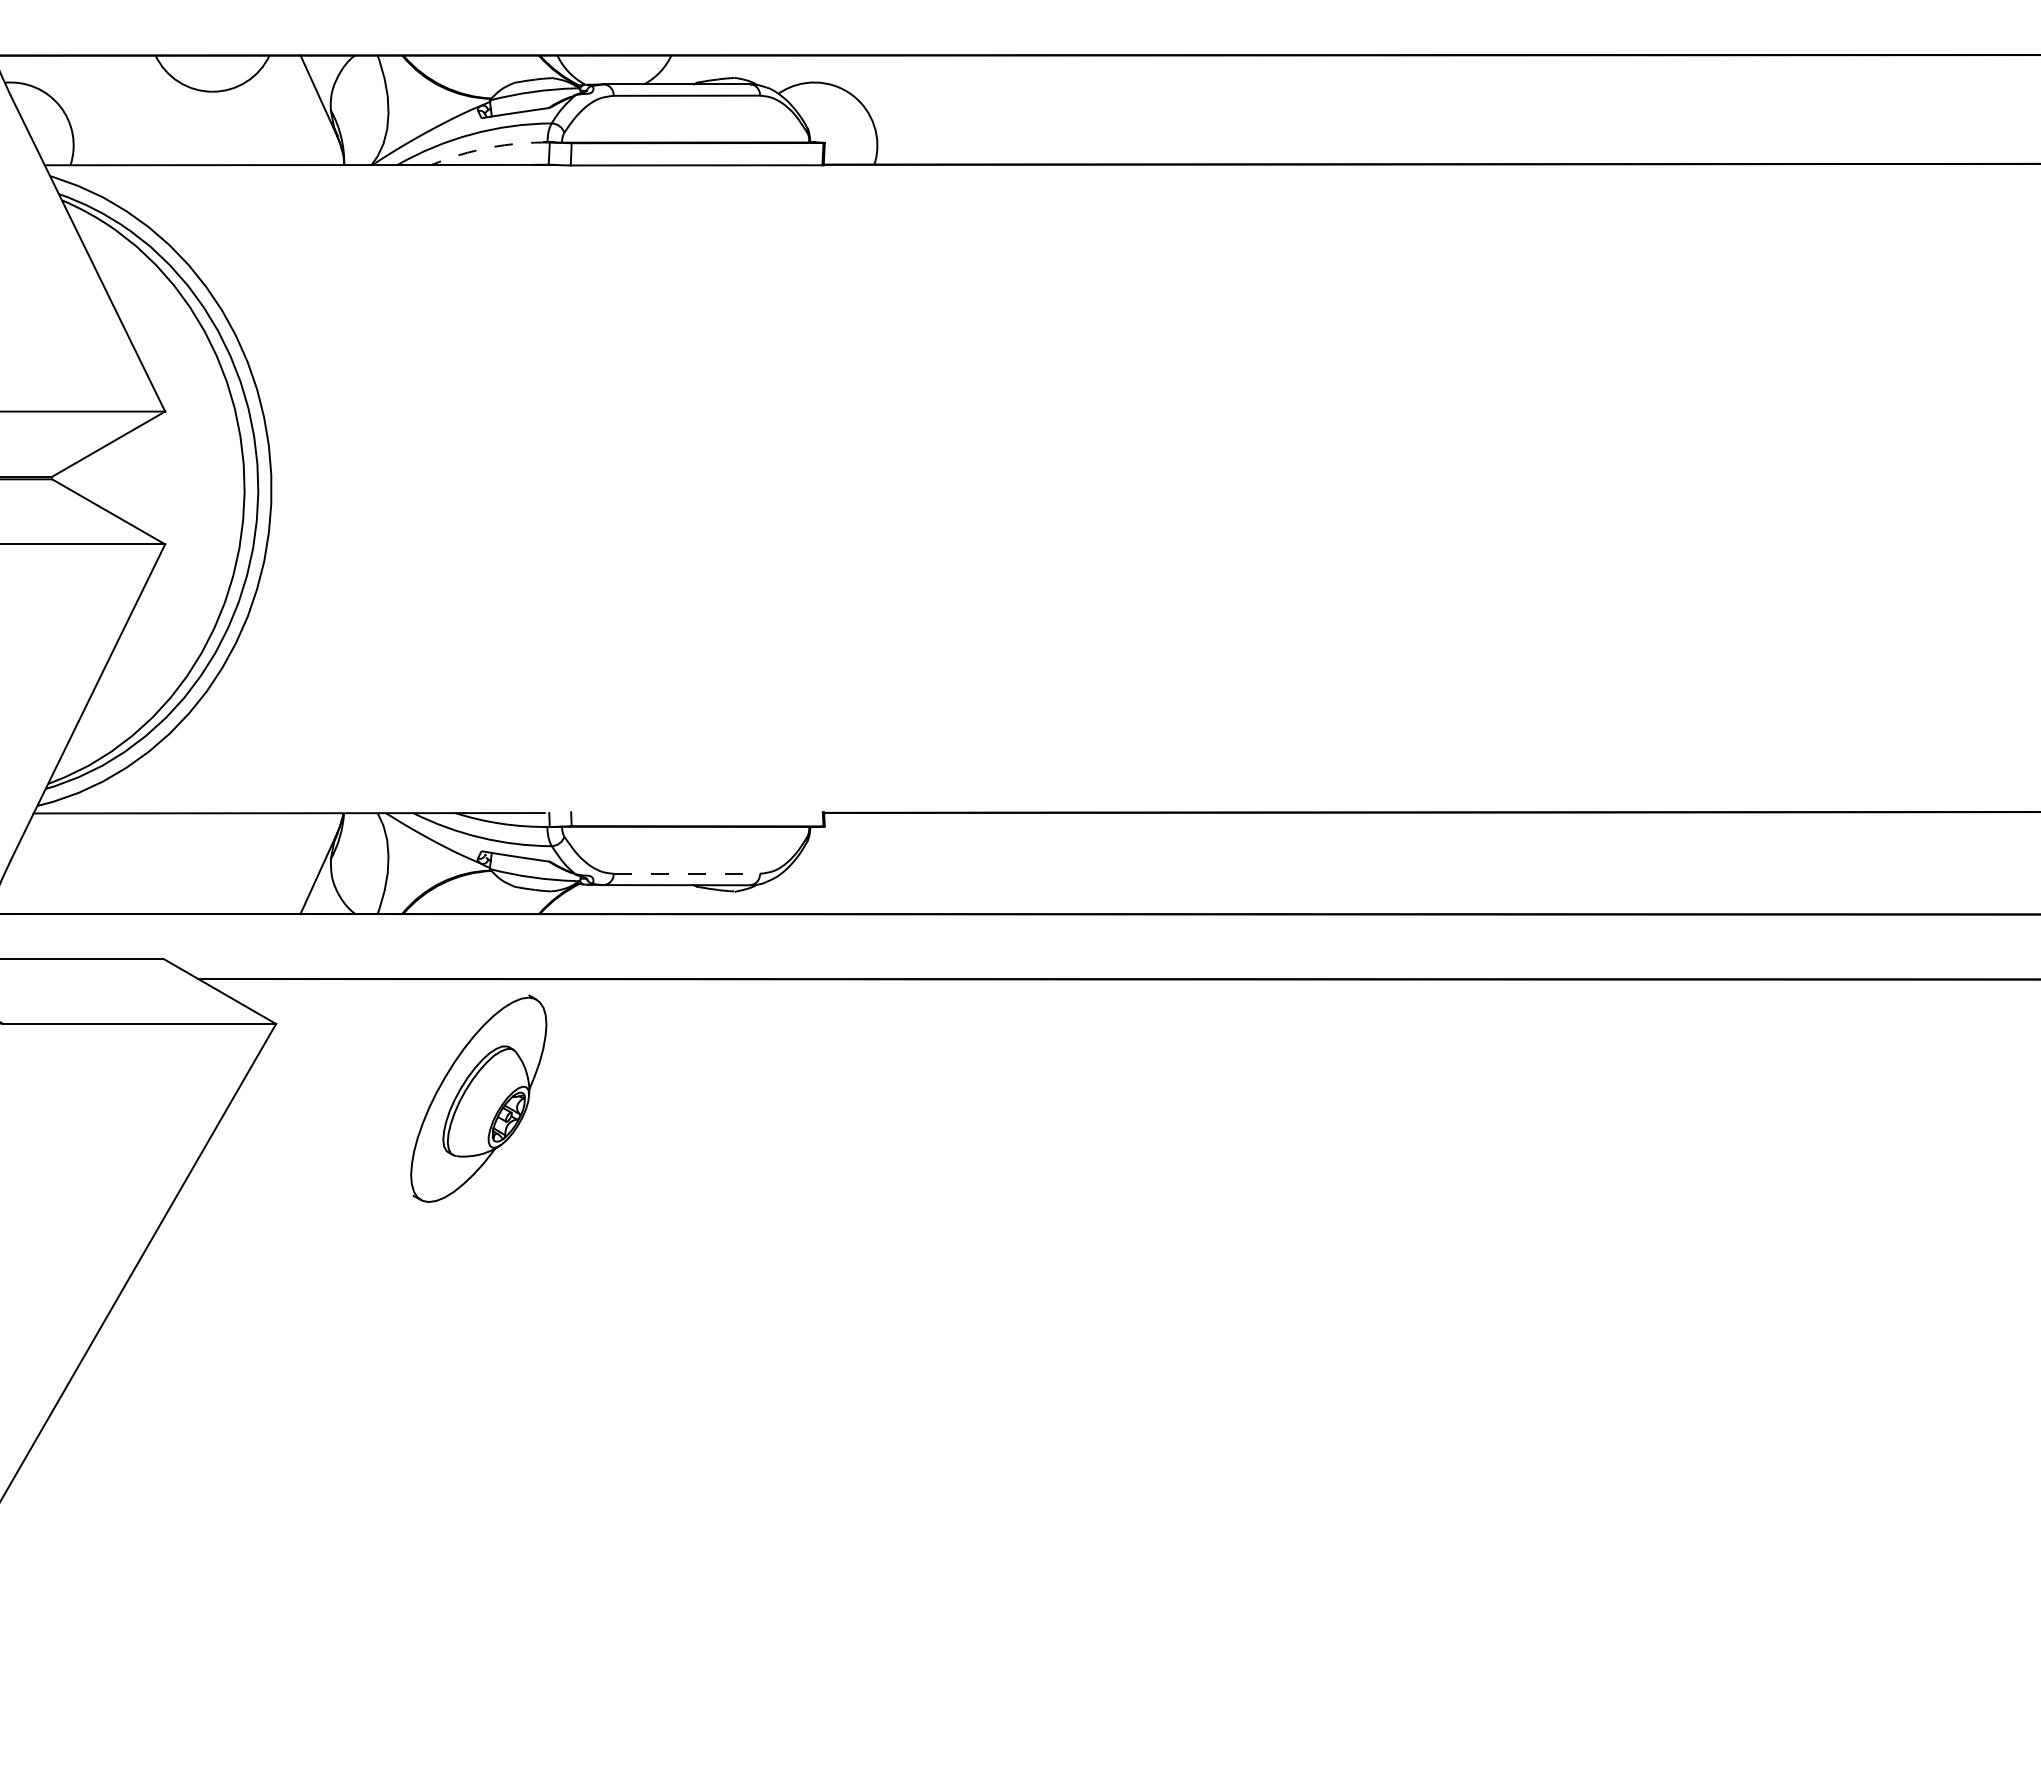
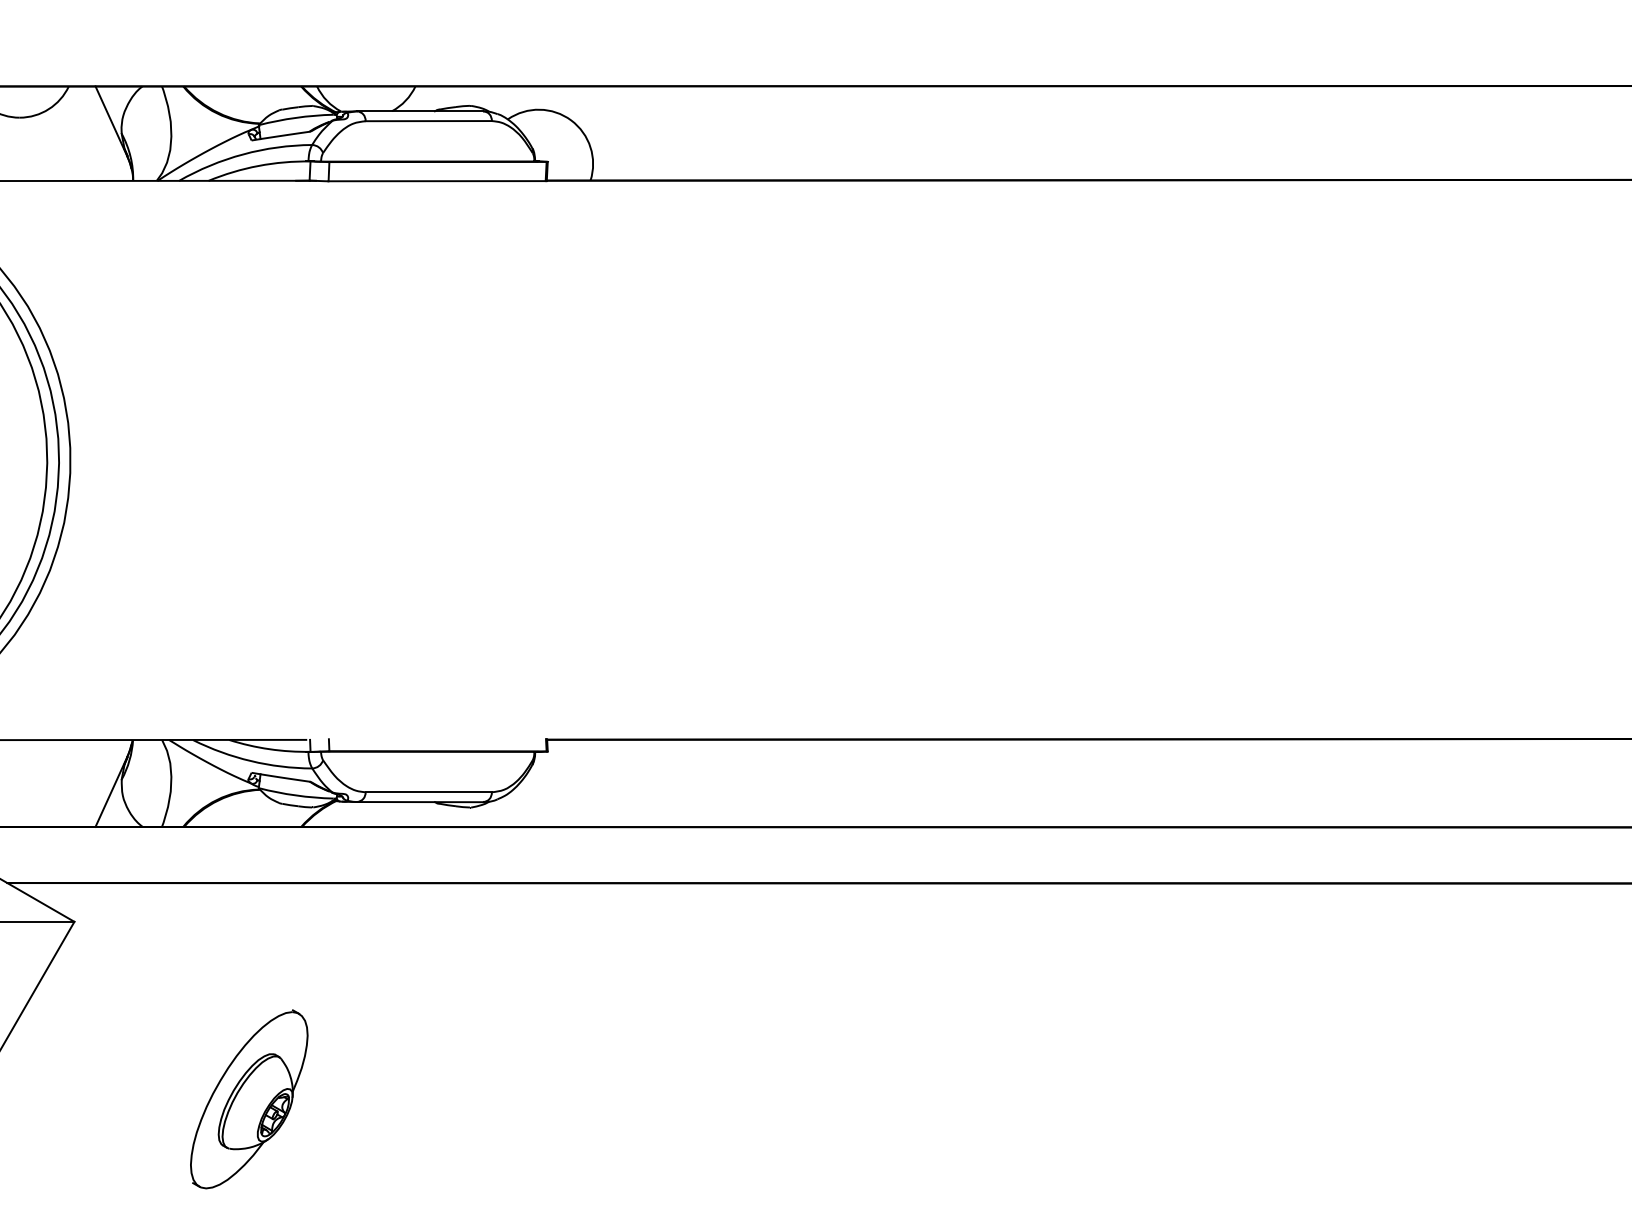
arc: (489, 147) -> (258, 165), dashed -> solid
line: (687, 873) -> (429, 792), dashed -> solid
part: (478, 1098) -> (249, 1099), moved

